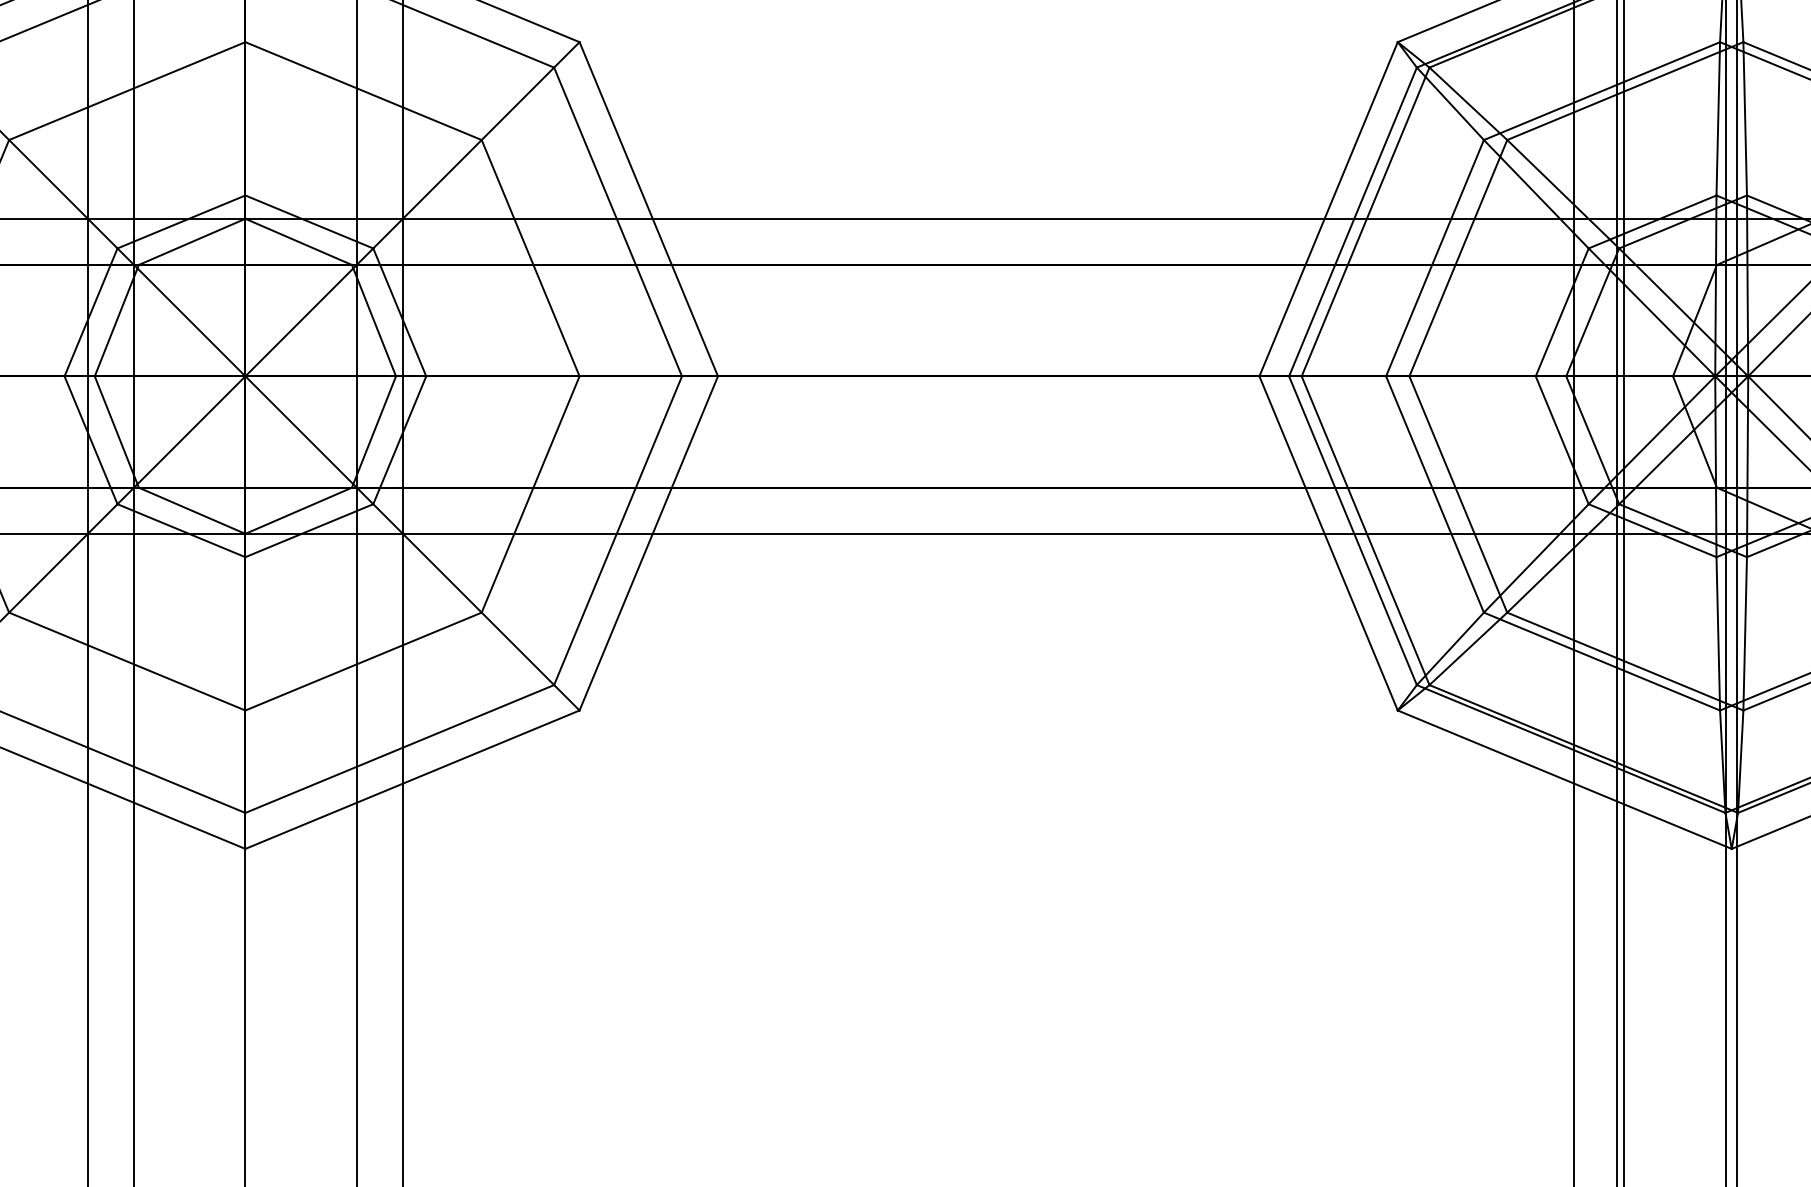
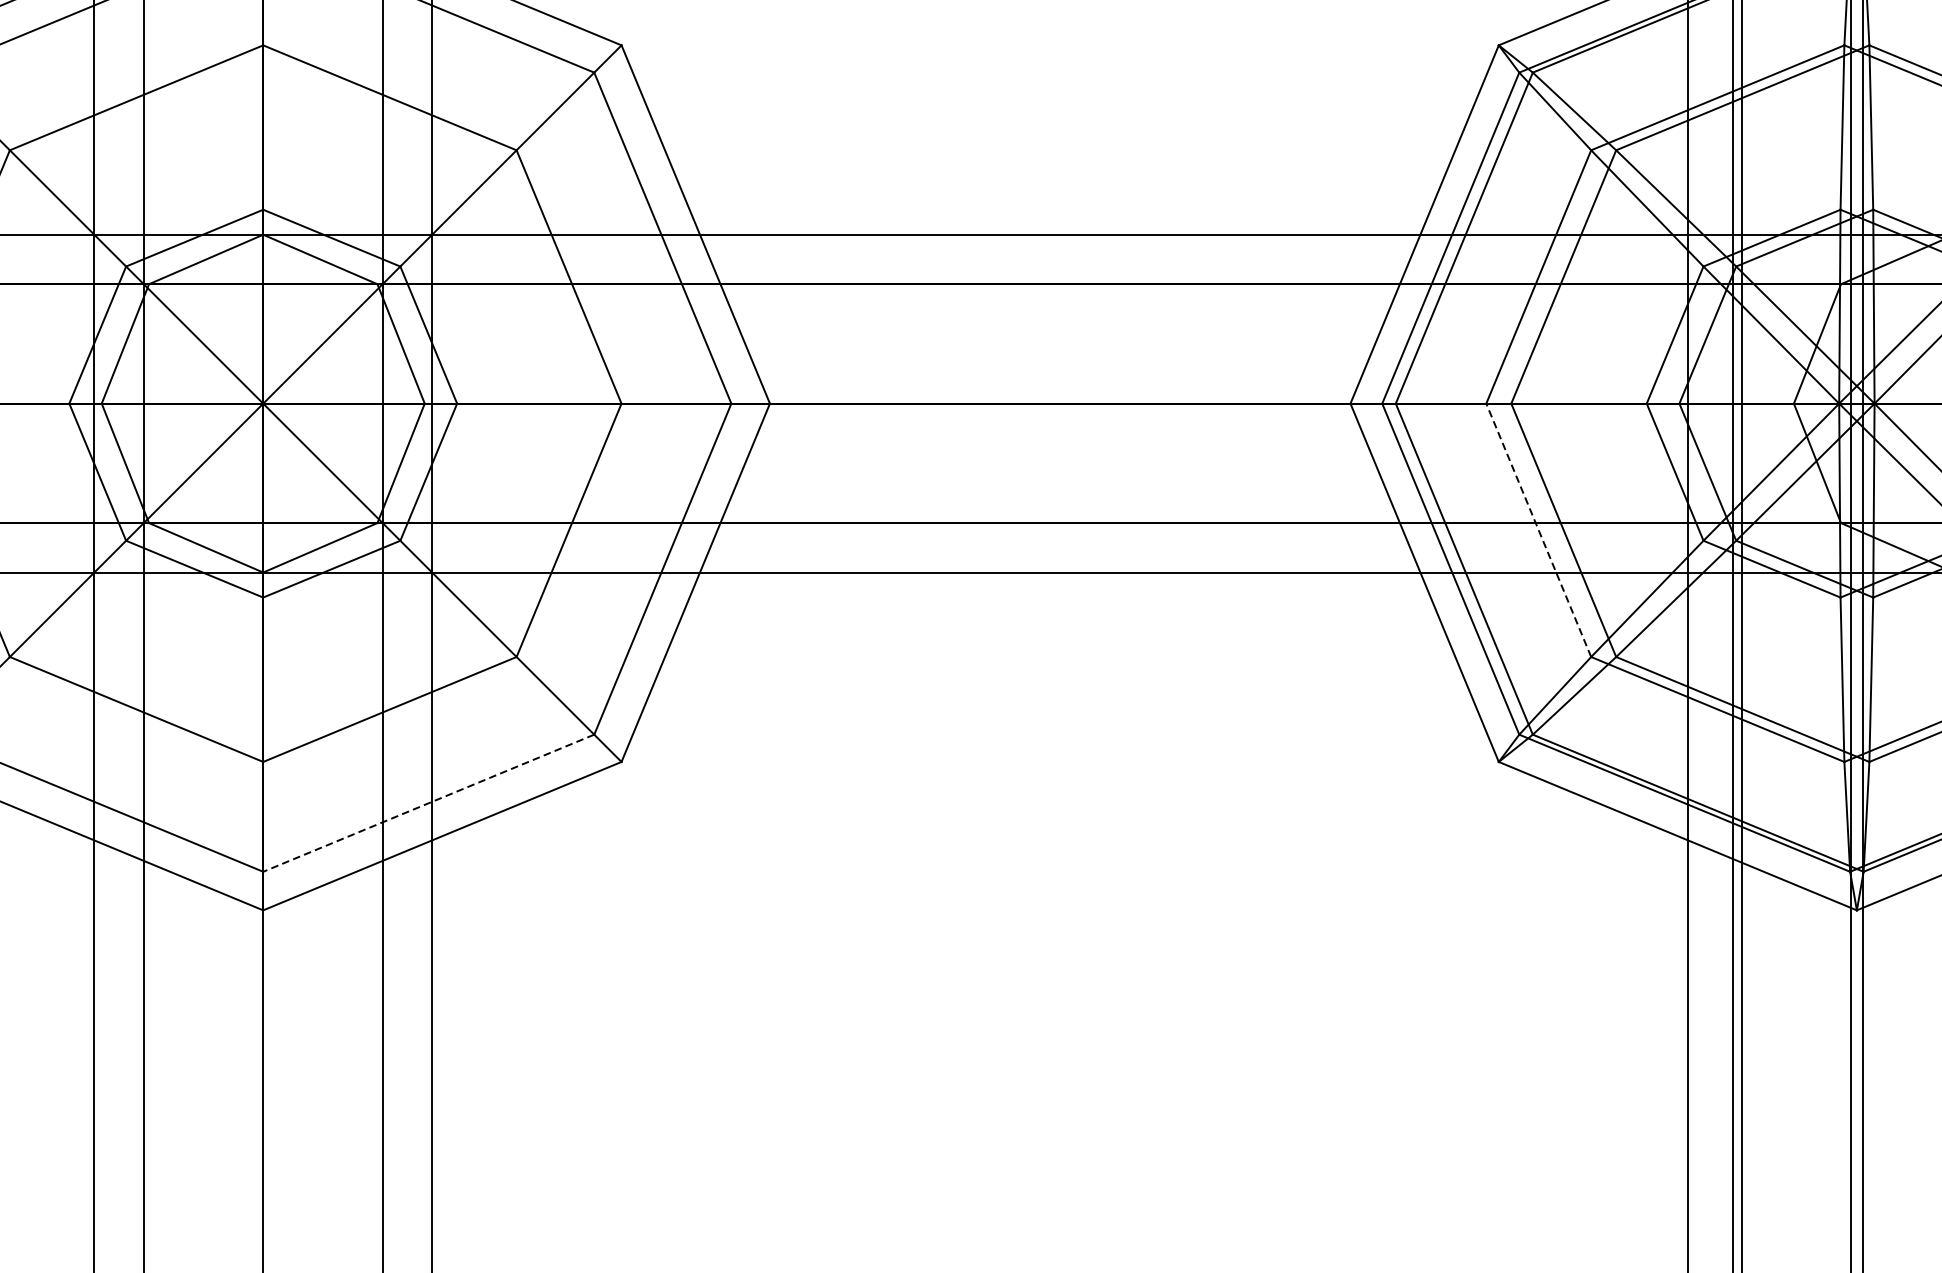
line: (1435, 494) -> (1539, 530), solid -> dashed
line: (399, 749) -> (428, 803), solid -> dashed

